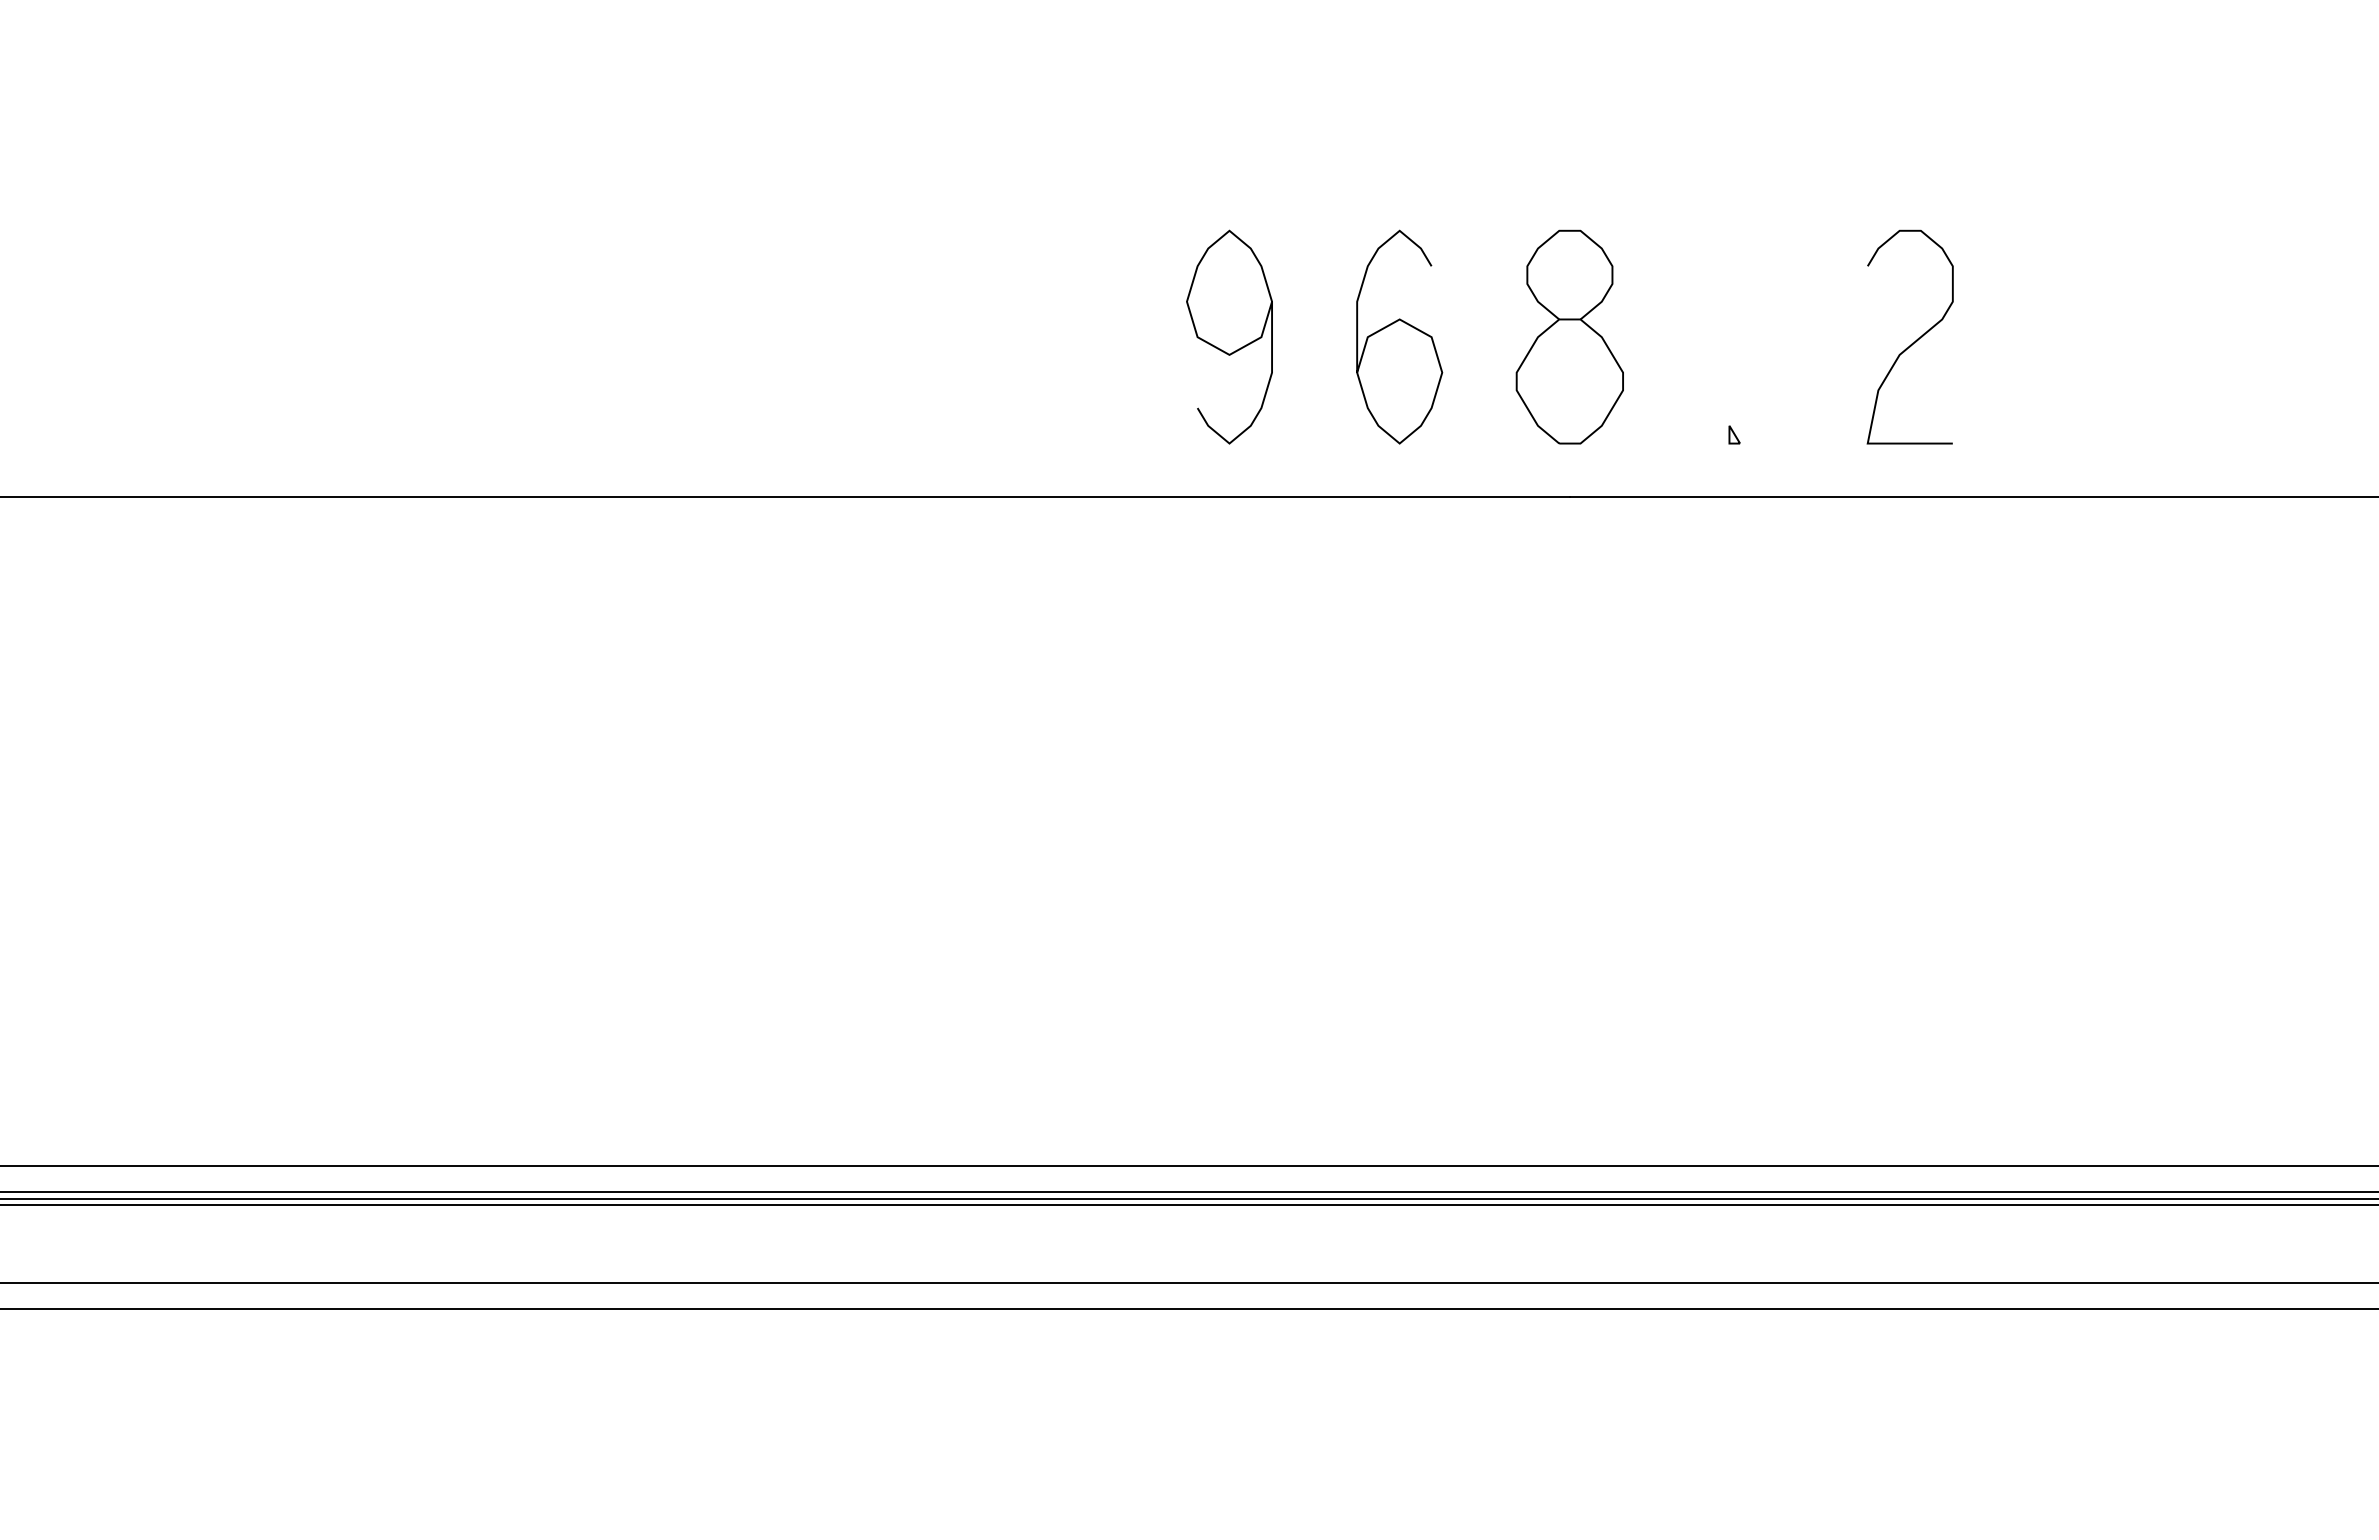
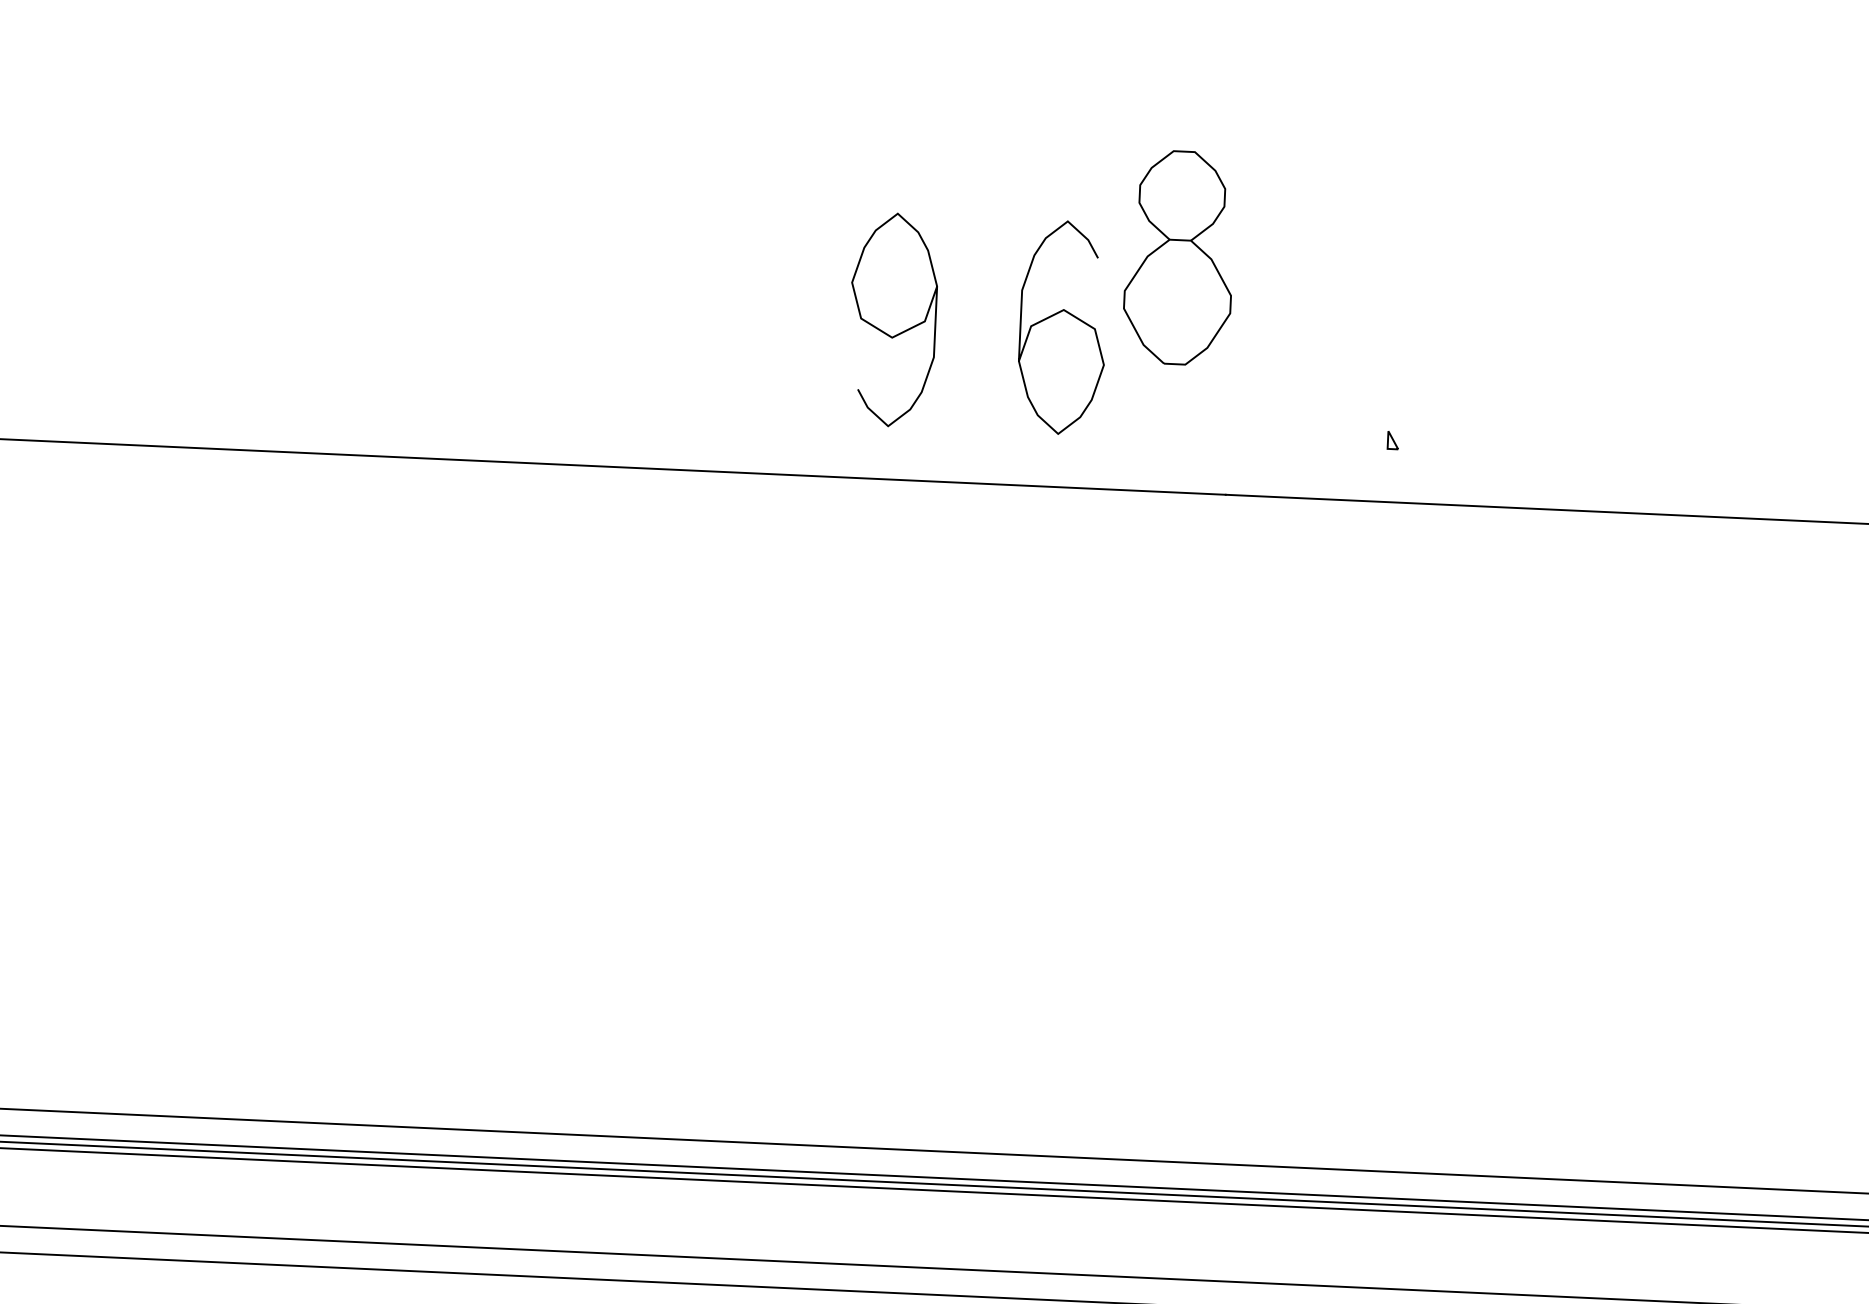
part: (1569, 336) -> (1179, 257), moved
curve: (1914, 341) -> (1577, 355), removed

